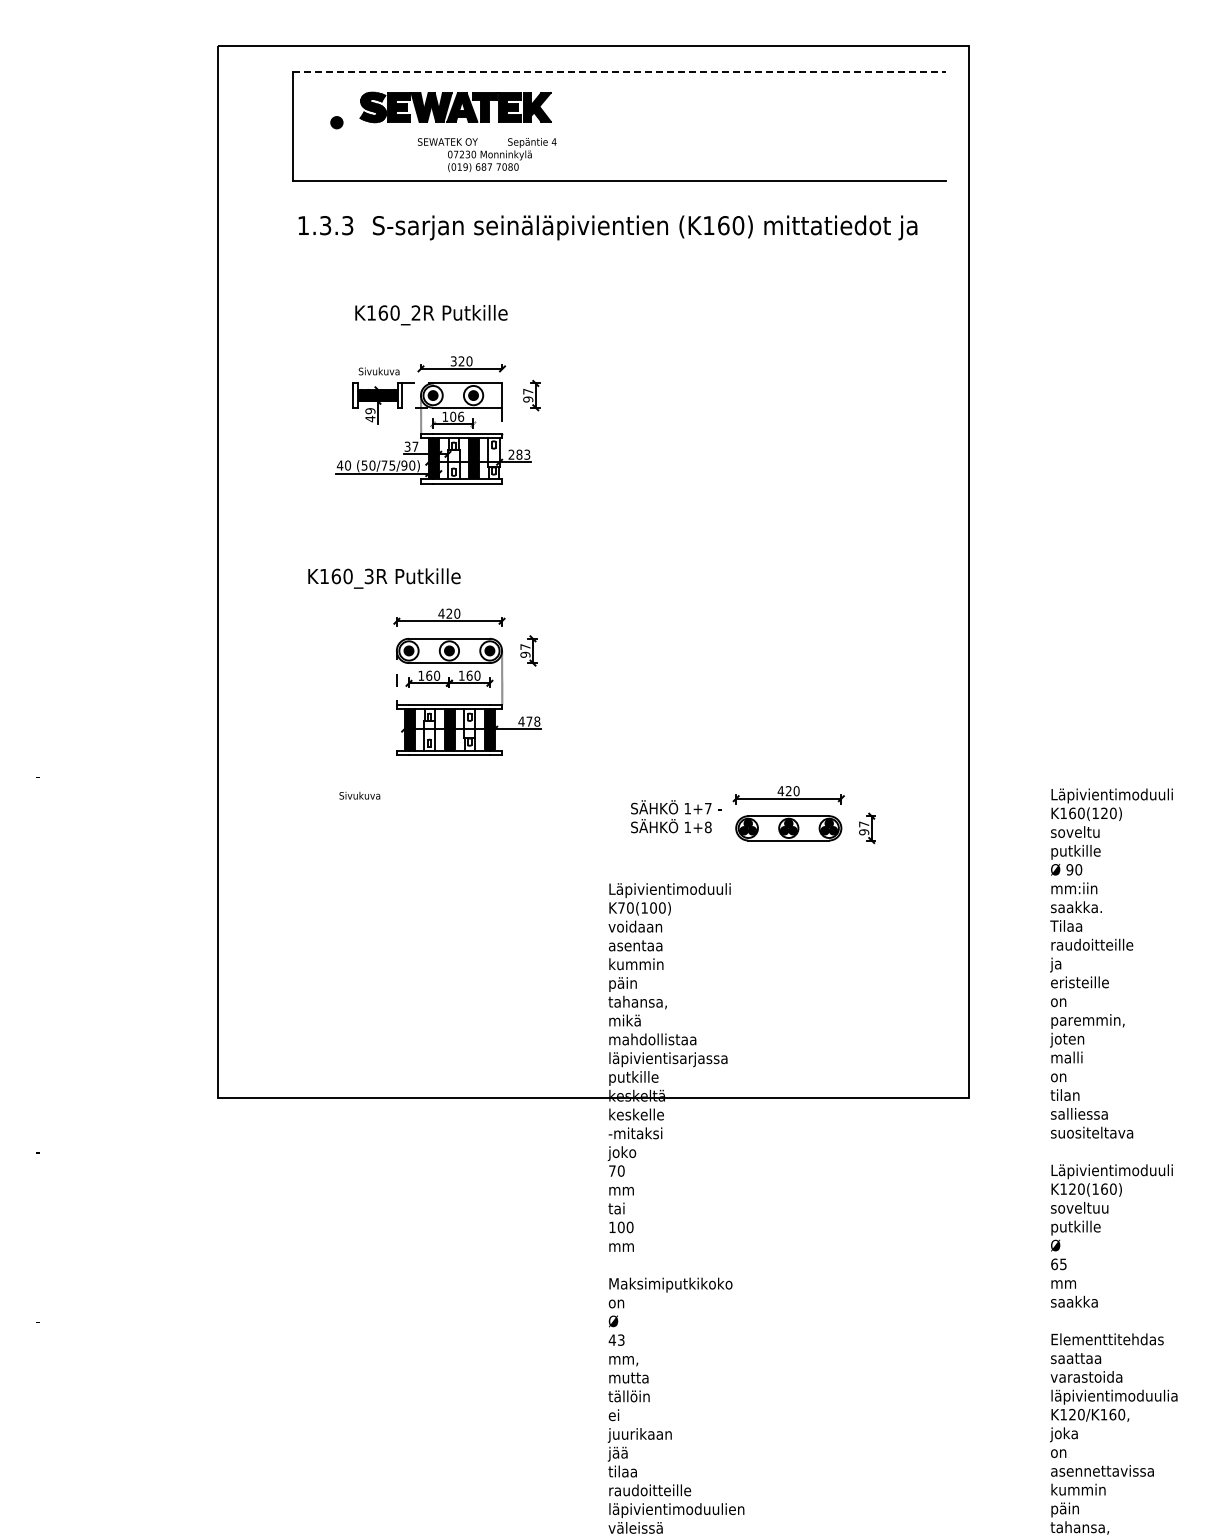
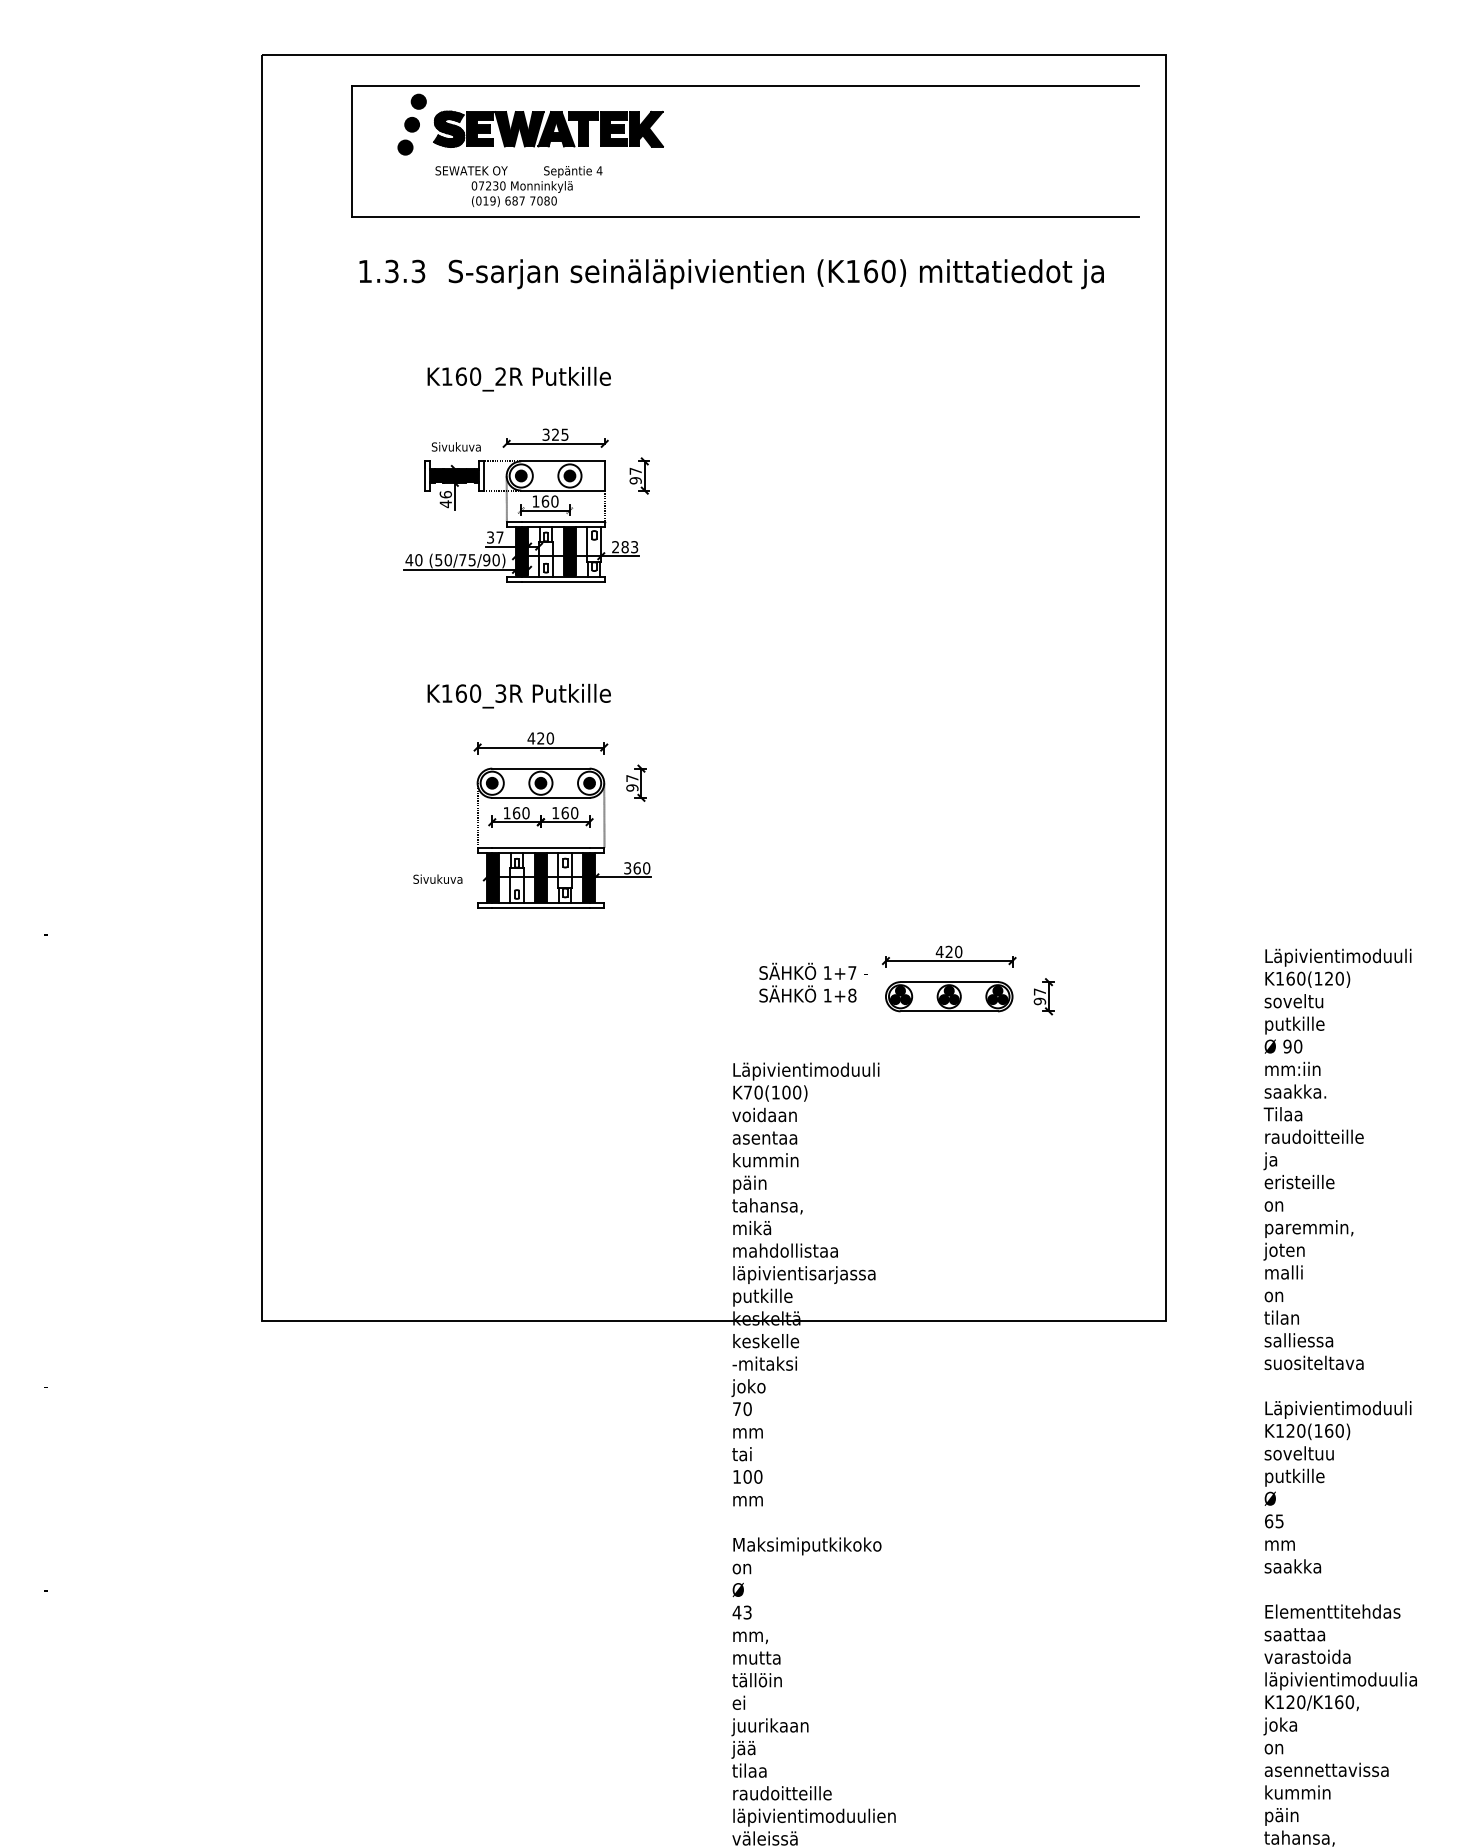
line: (619, 71) -> (745, 86), dashed -> solid
fill: (347, 84) -> (418, 101), added
fill: (342, 103) -> (412, 124), added
text: (487, 154) -> (519, 185), moved
text: (469, 361) -> (565, 434), 320 -> 325
text: (370, 411) -> (445, 495), 49 -> 46
text: (457, 416) -> (550, 501), 106 -> 160
text: (384, 578) -> (519, 696), moved
text: (529, 721) -> (637, 868), 478 -> 360
text: (359, 795) -> (437, 878), moved

